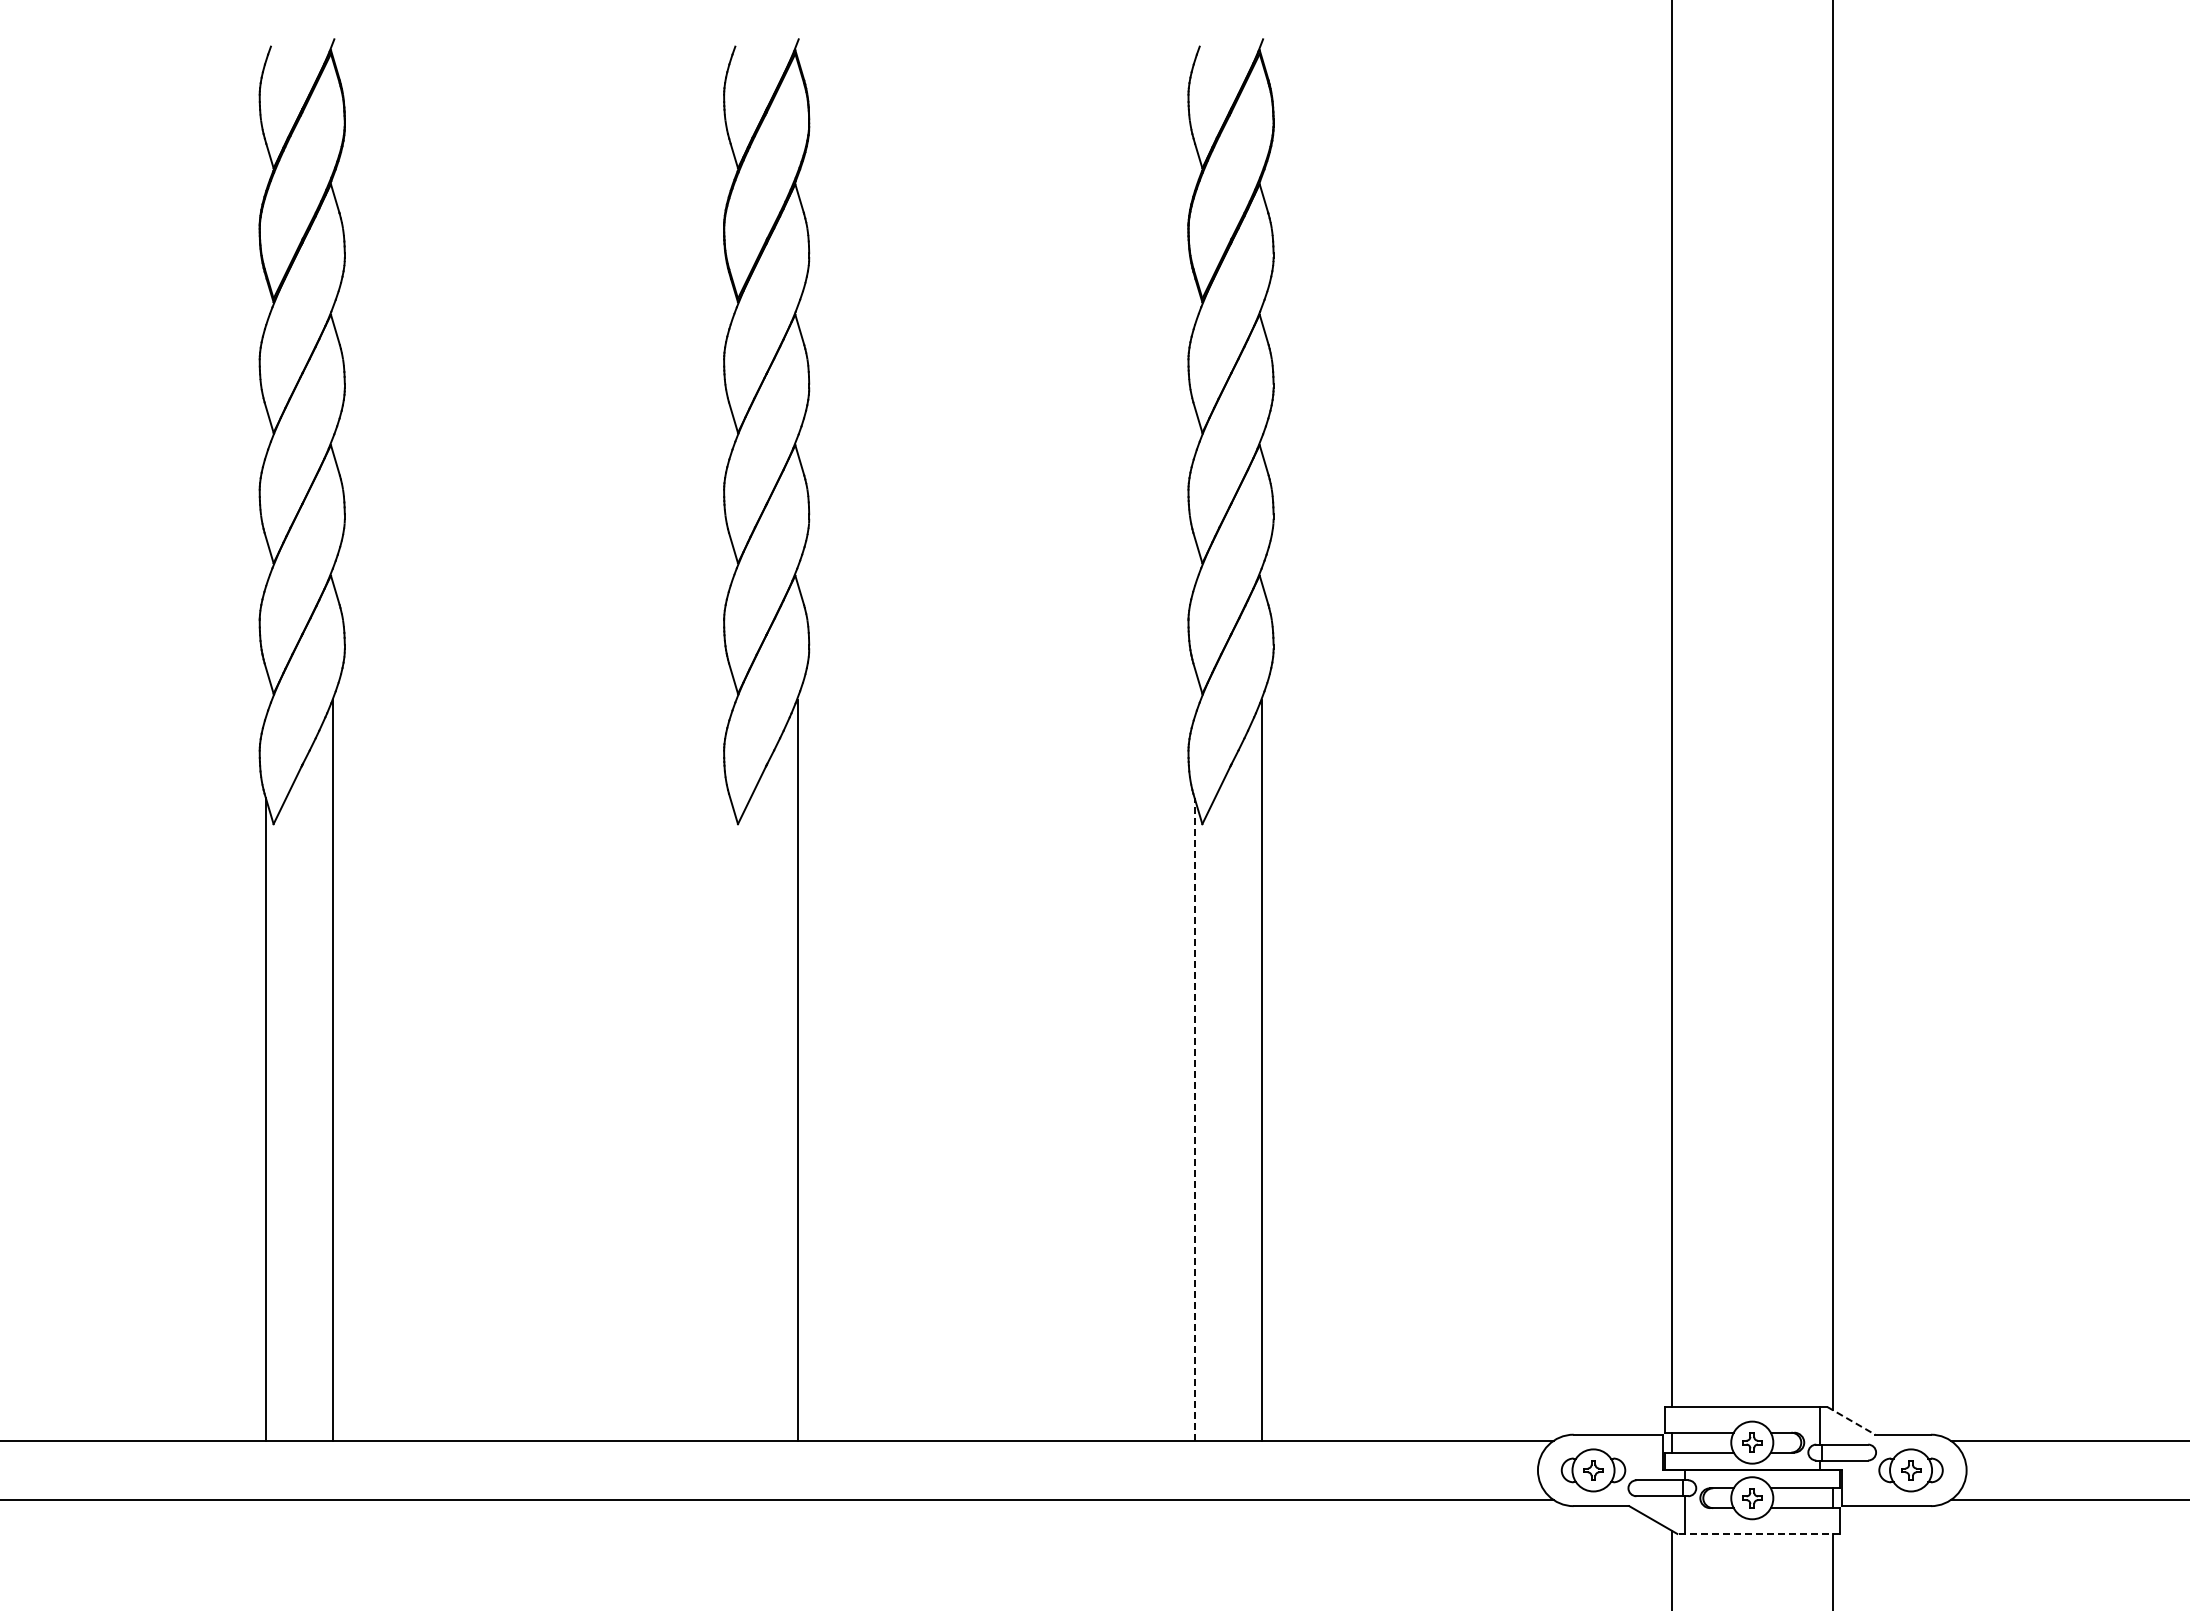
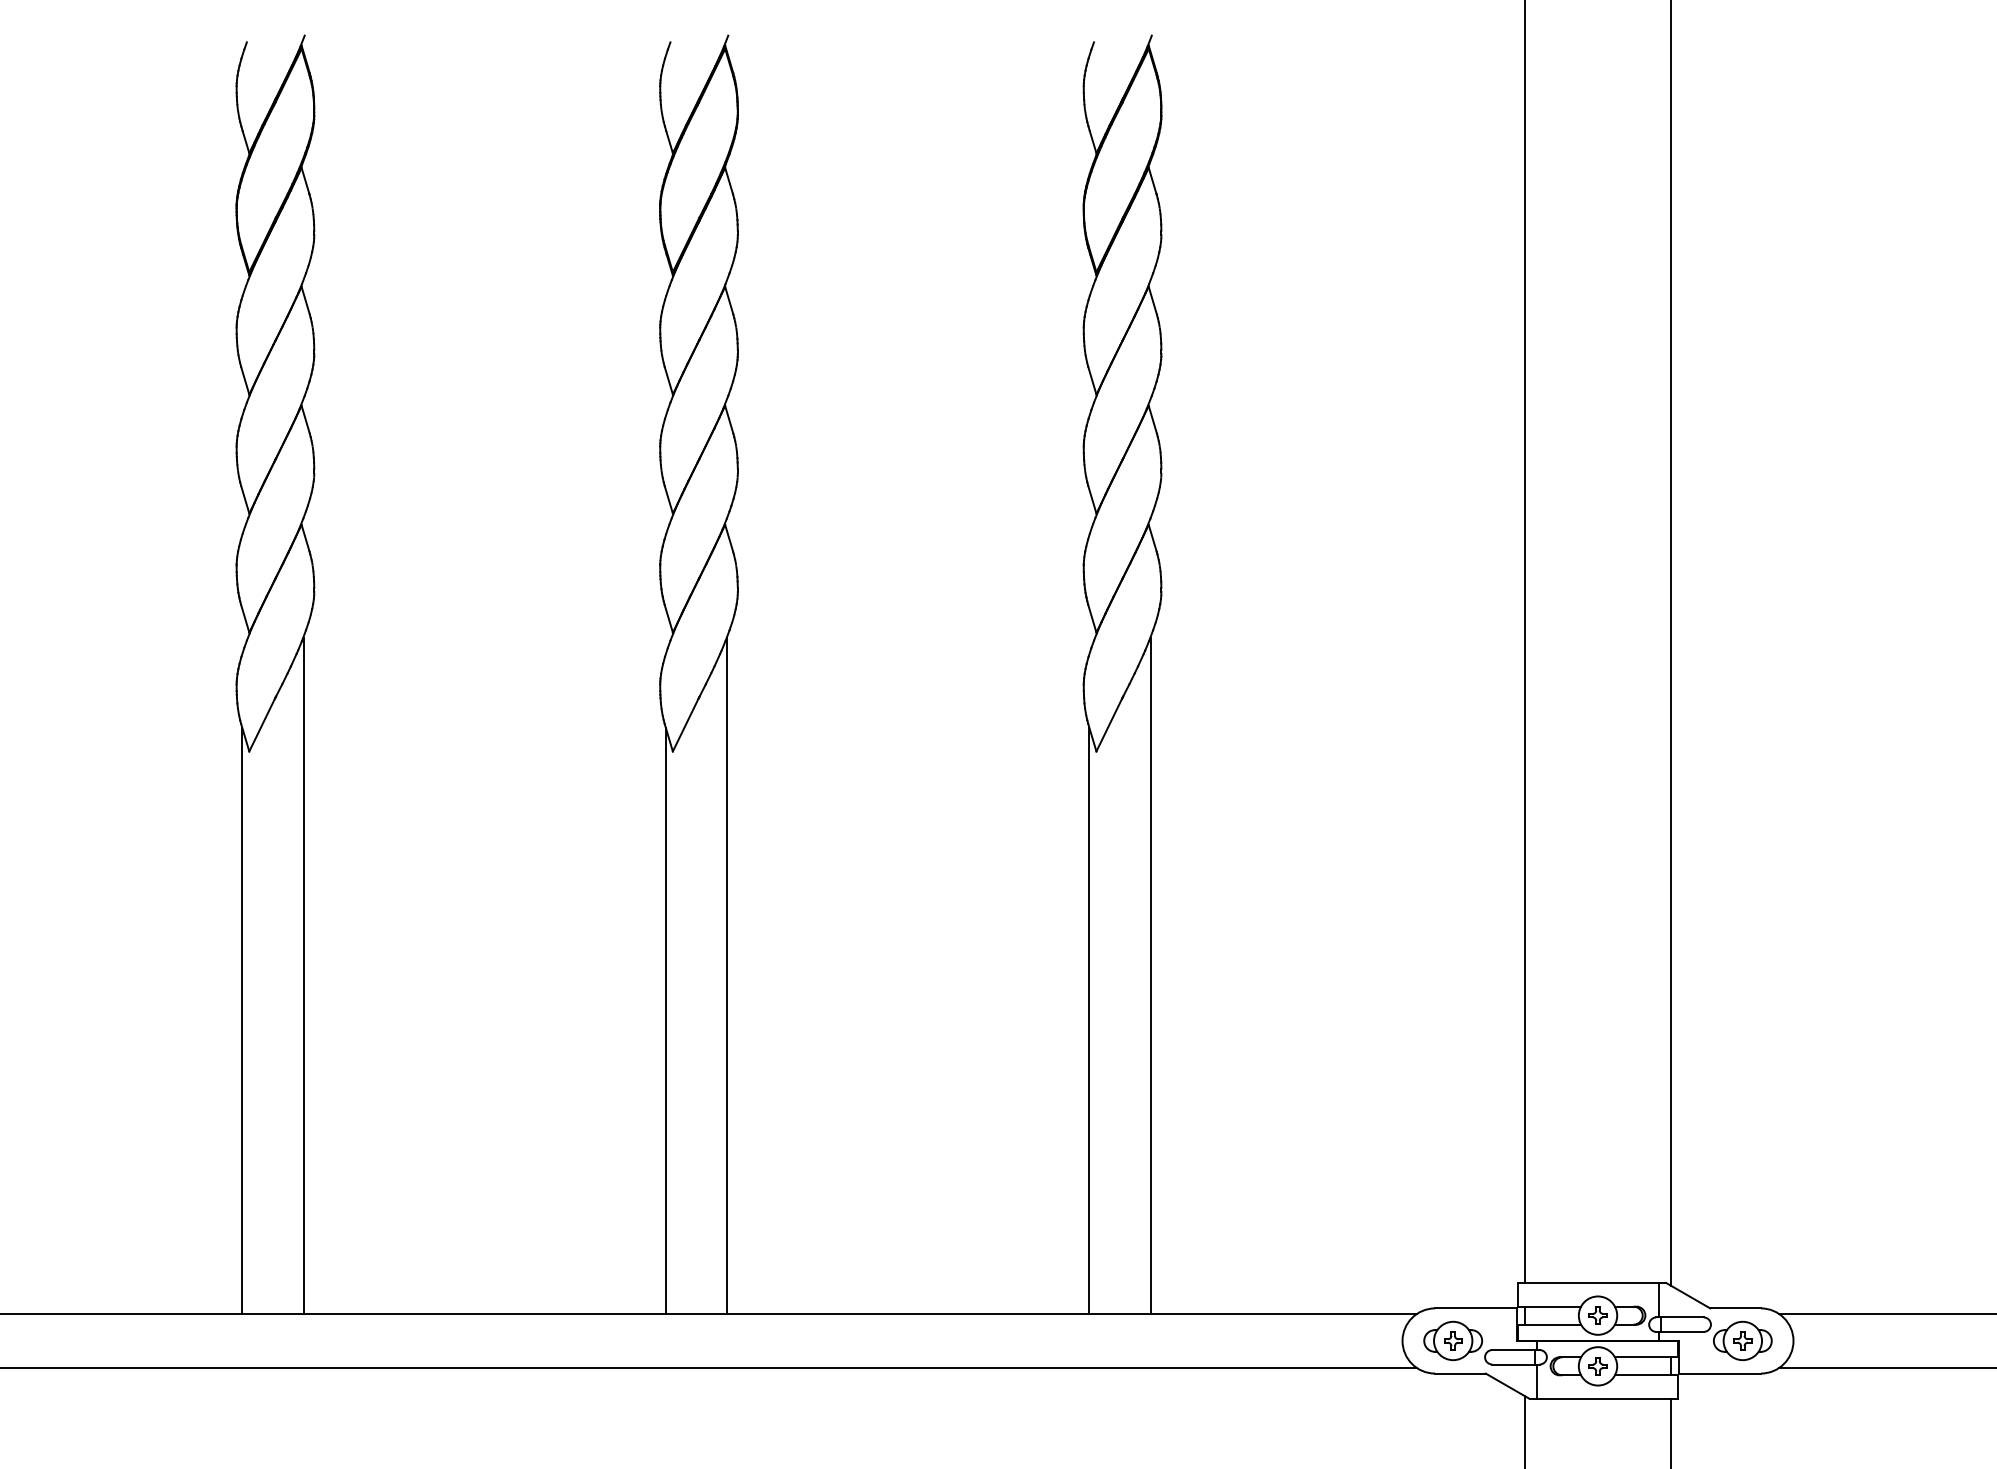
line: (1194, 1118) -> (1089, 1019), dashed -> solid
line: (730, 1119) -> (666, 1020), added
line: (1851, 1420) -> (1688, 1295), dashed -> solid
line: (1757, 1533) -> (1602, 1398), dashed -> solid

